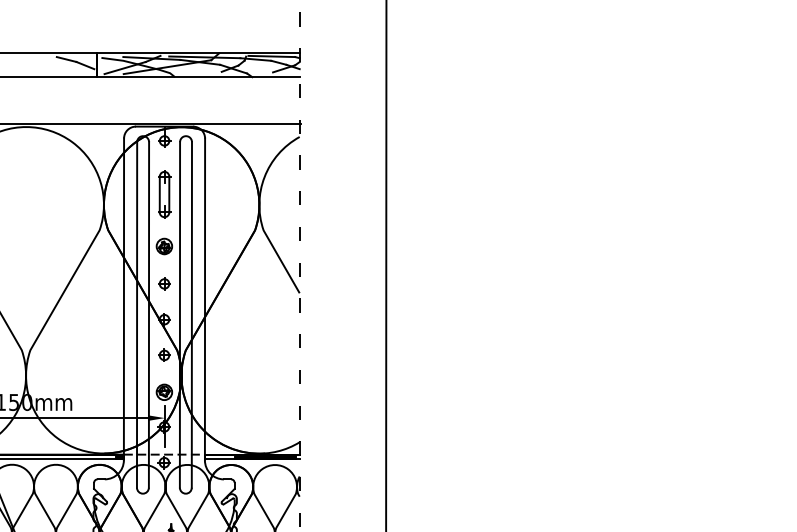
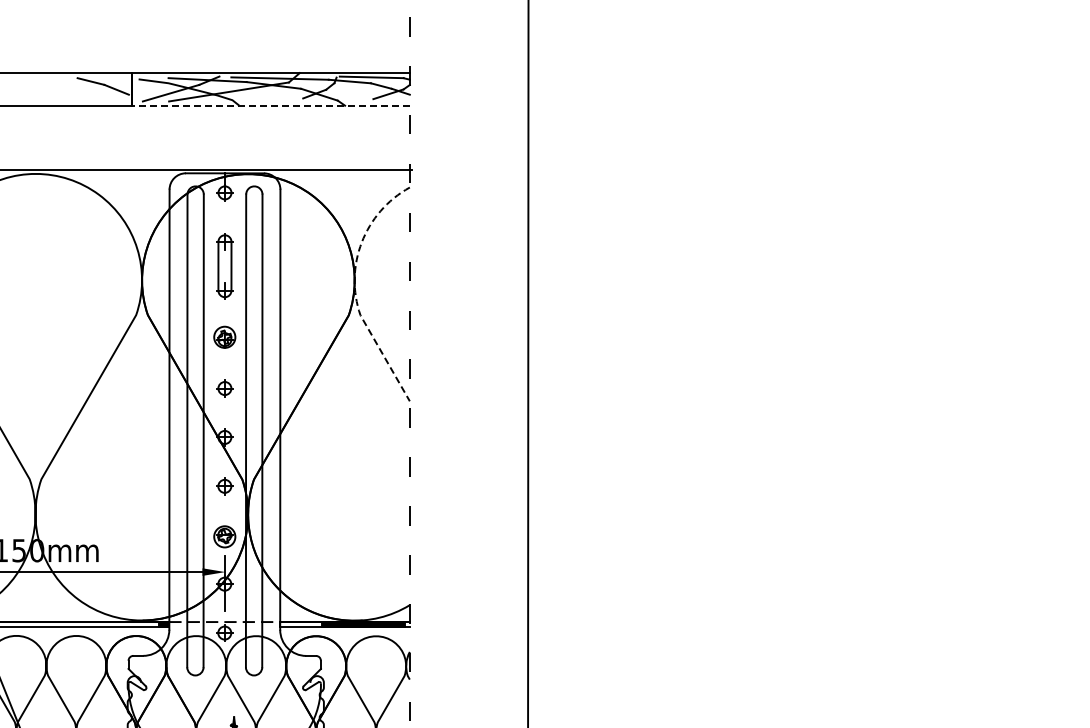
line: (198, 77) -> (271, 105), solid -> dashed
line: (259, 207) -> (354, 283), solid -> dashed

